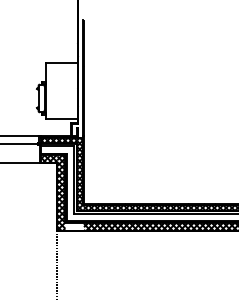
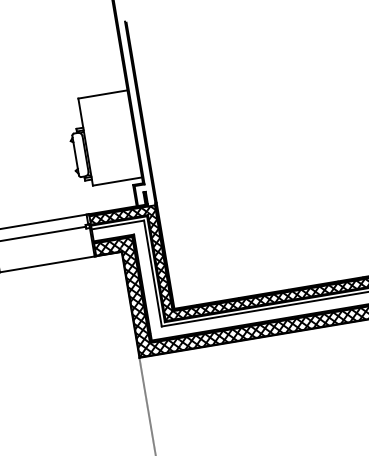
hatch: (74, 226) -> (165, 346), added

